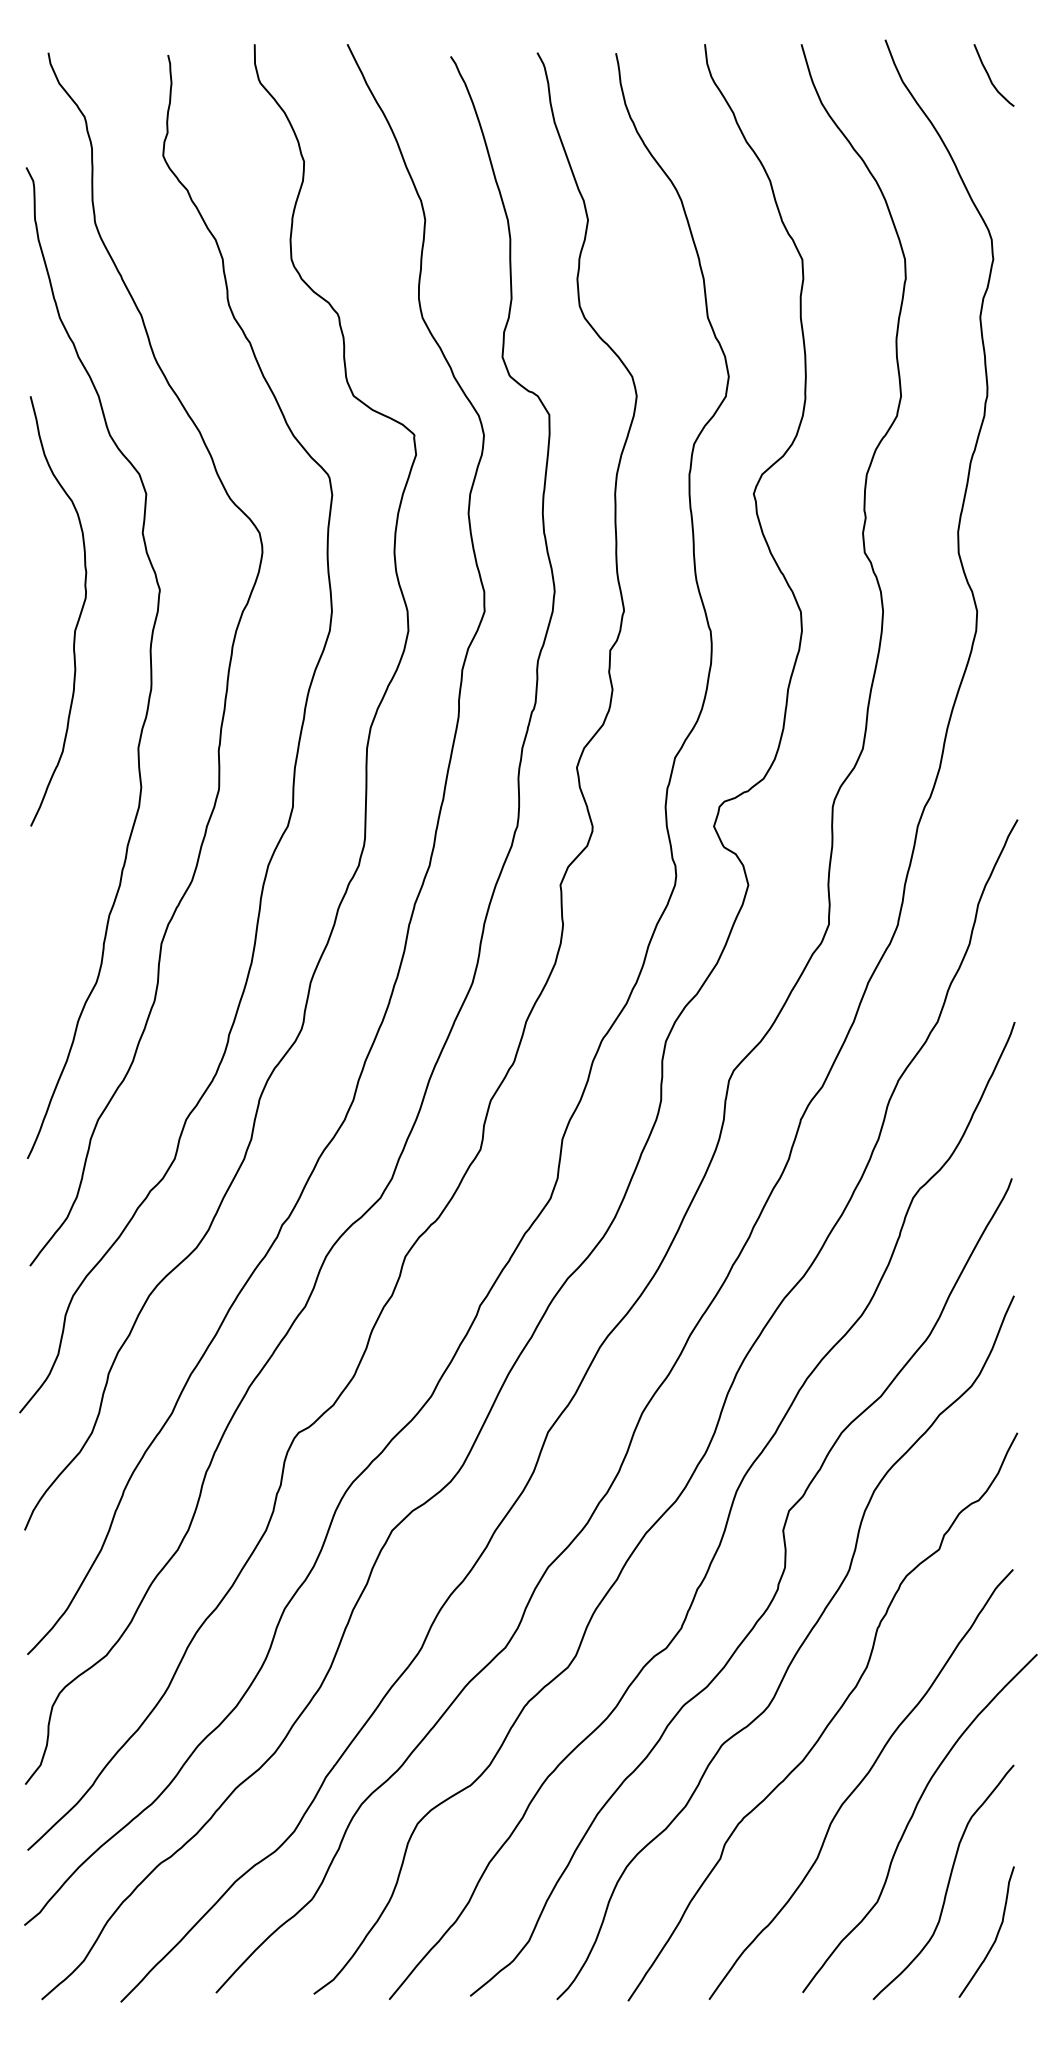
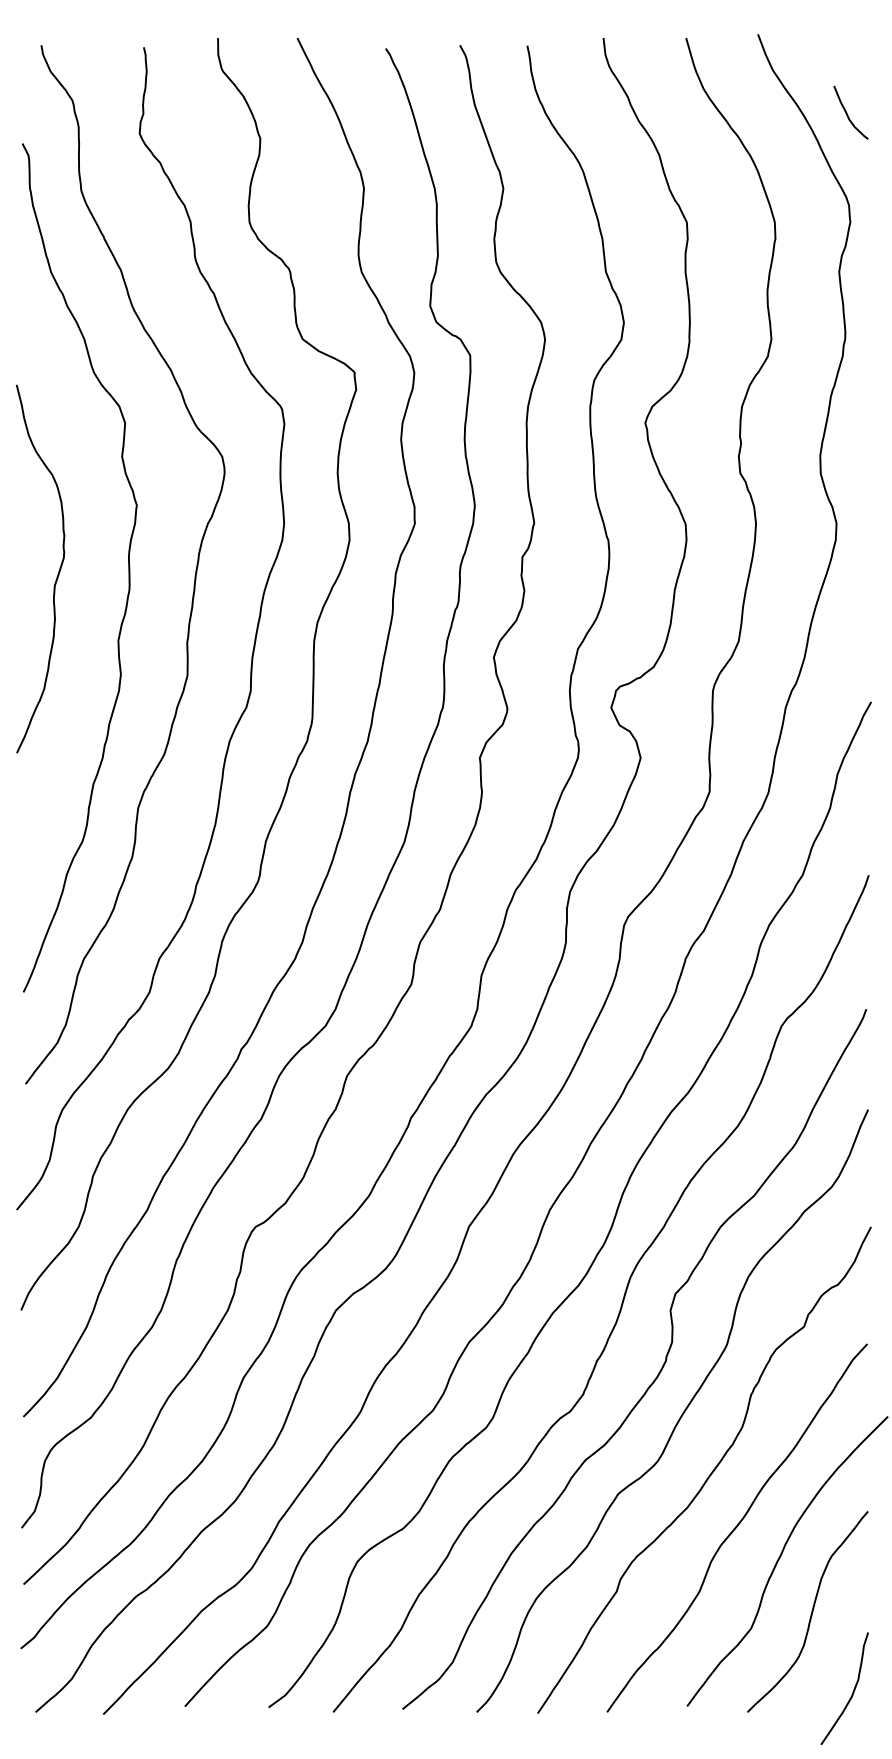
curve: (990, 77) -> (847, 114), moved
curve: (78, 617) -> (57, 574), moved
curve: (996, 1934) -> (853, 1690), moved

